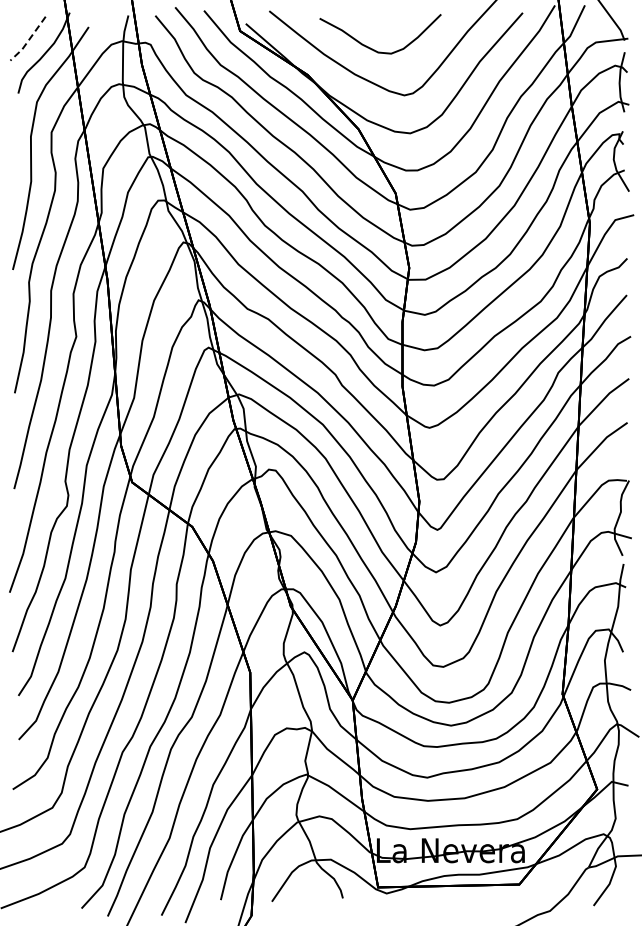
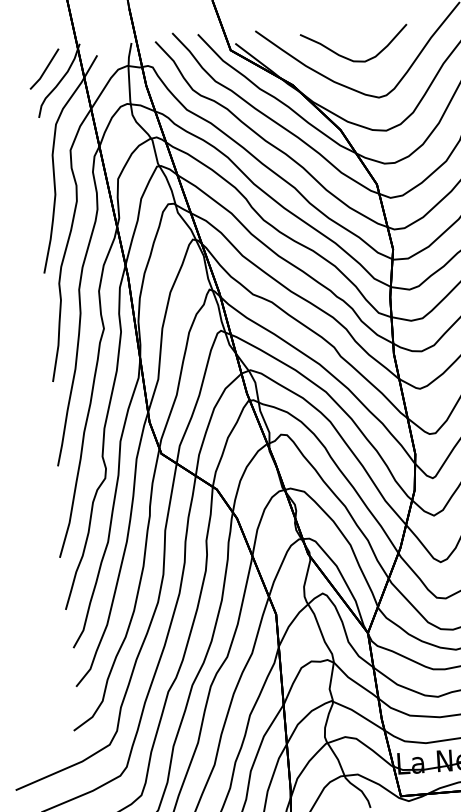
line: (28, 40) -> (44, 70), dashed -> solid

